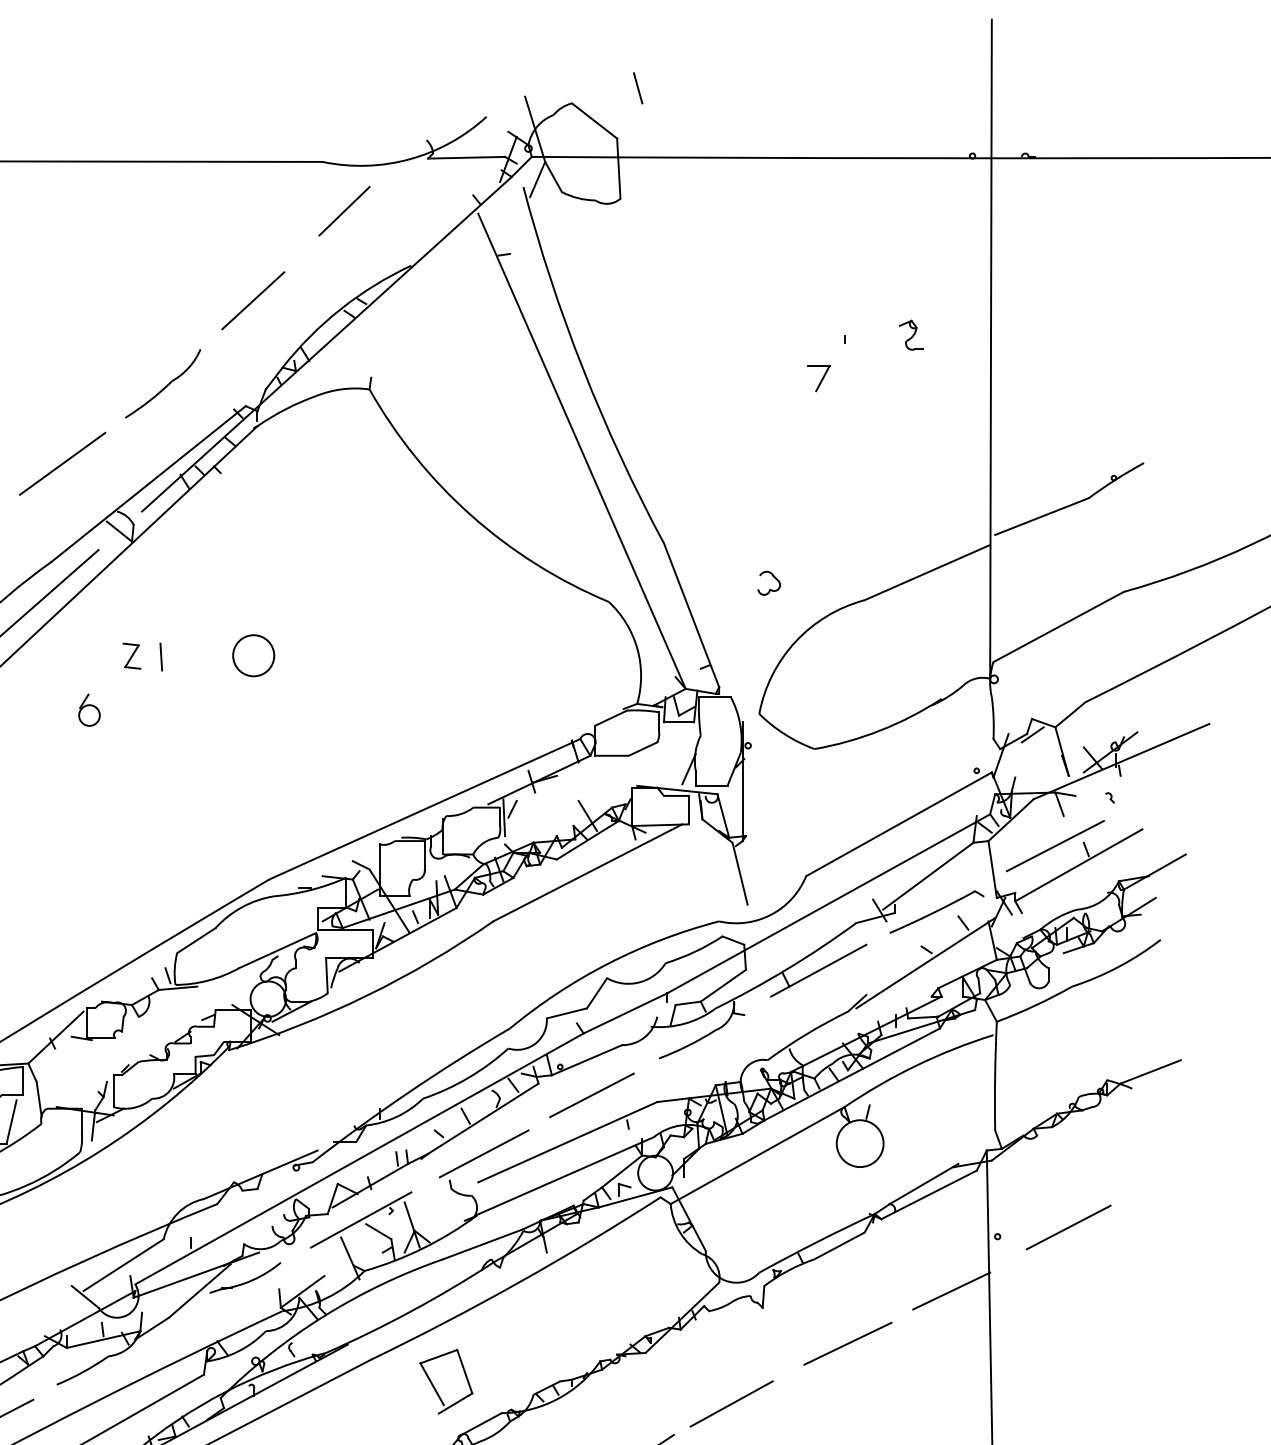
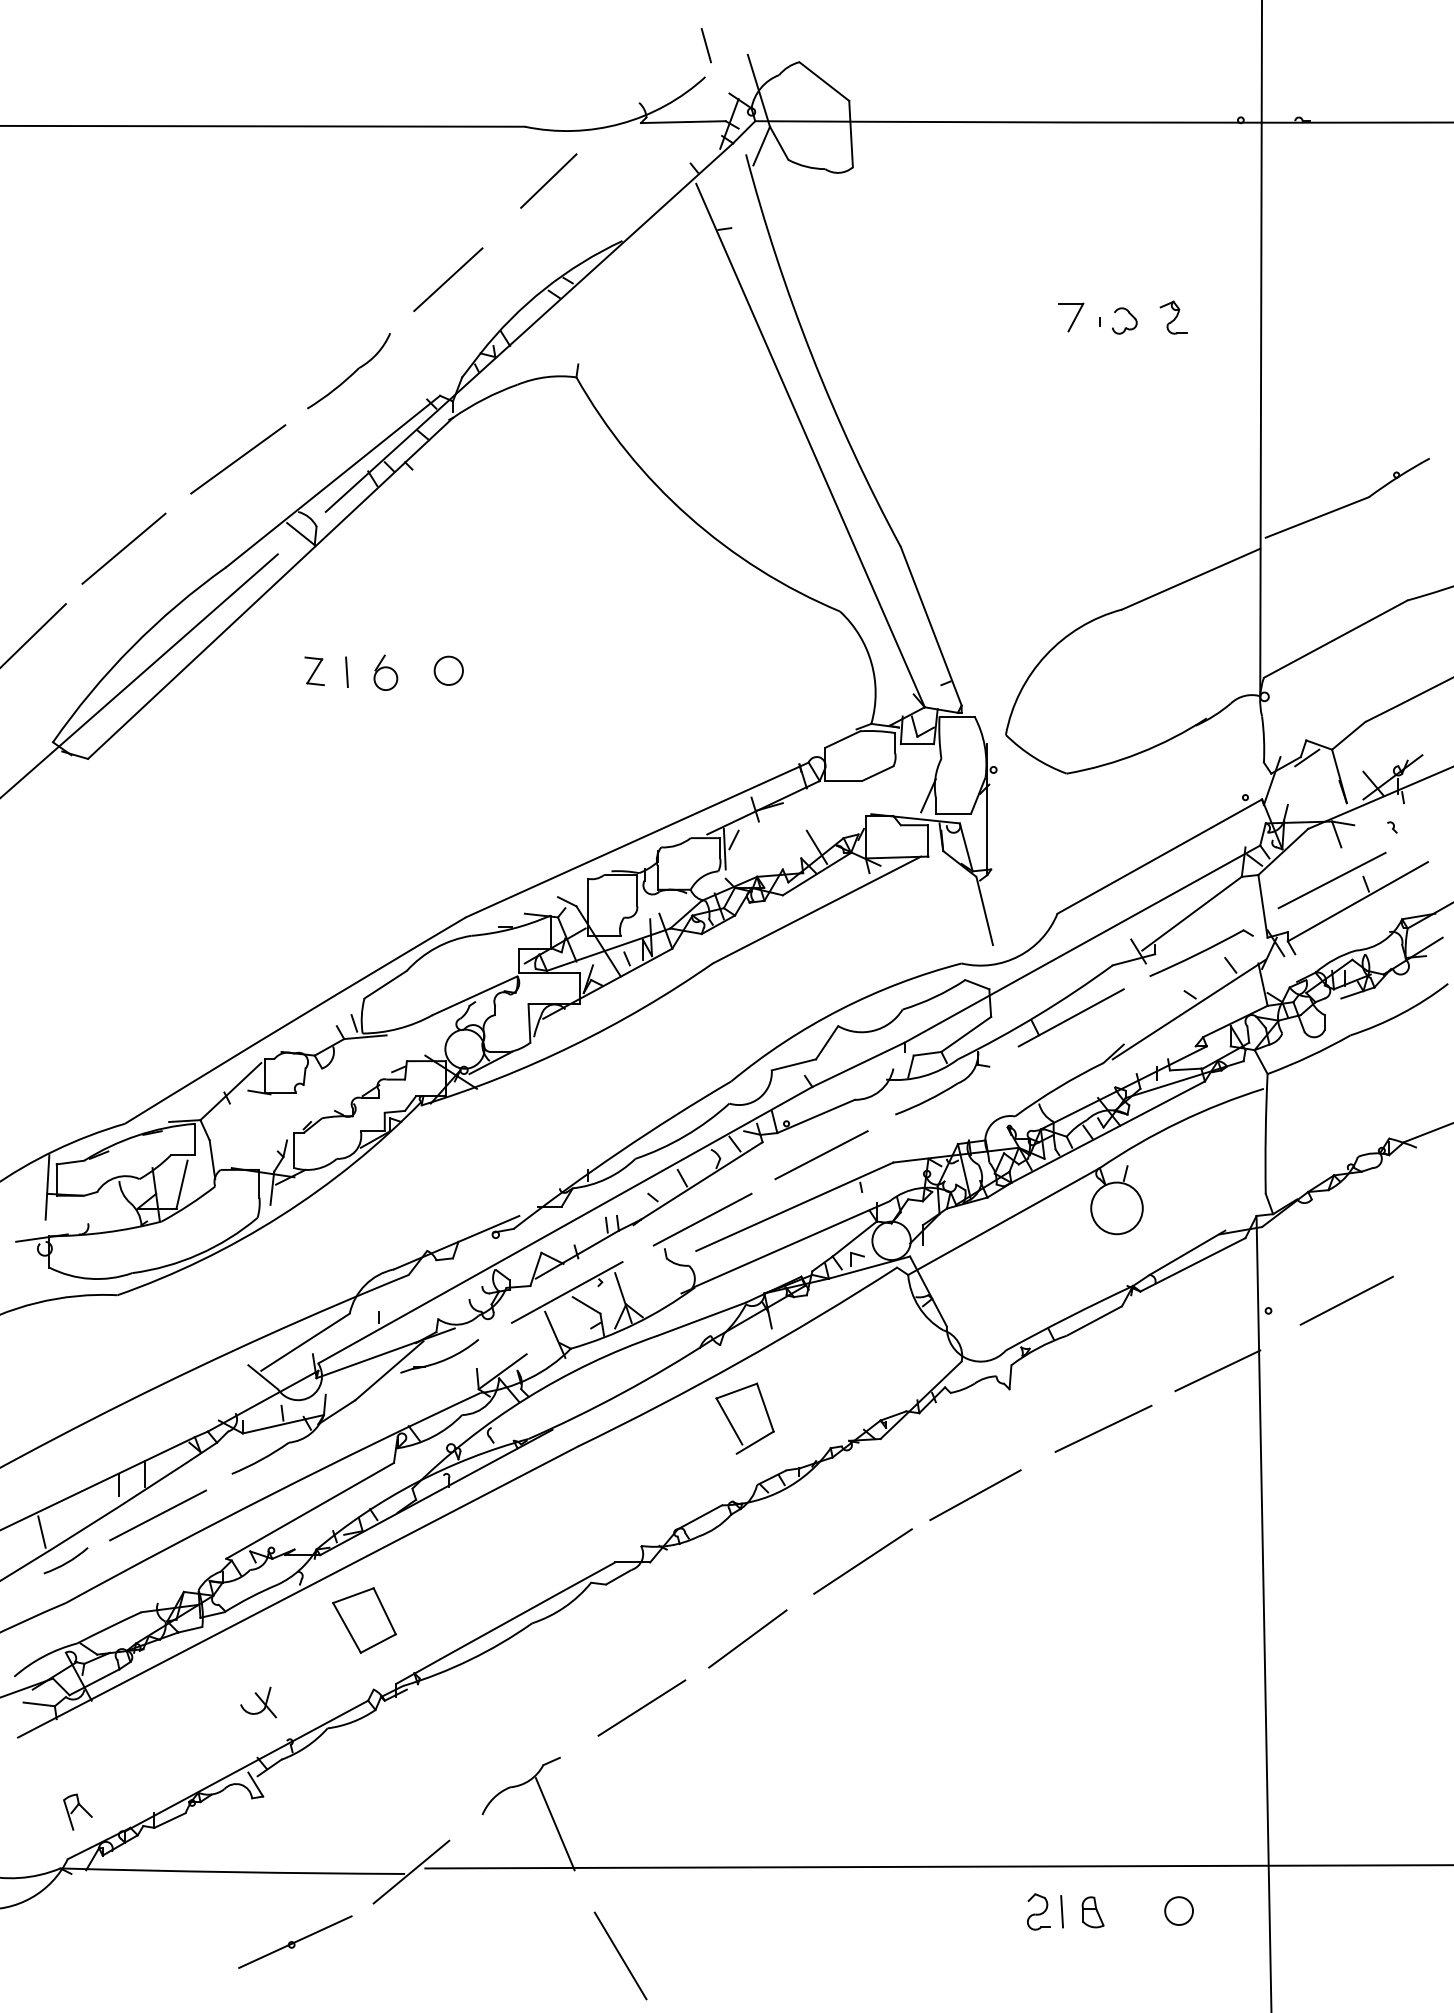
line: (637, 88) -> (705, 45), moved
part: (818, 378) -> (1071, 317), moved
part: (768, 589) -> (1124, 327), moved
circle: (253, 655) -> (448, 670), size x0.62
part: (89, 709) -> (385, 672), moved
part: (434, 1386) -> (732, 1424), moved

